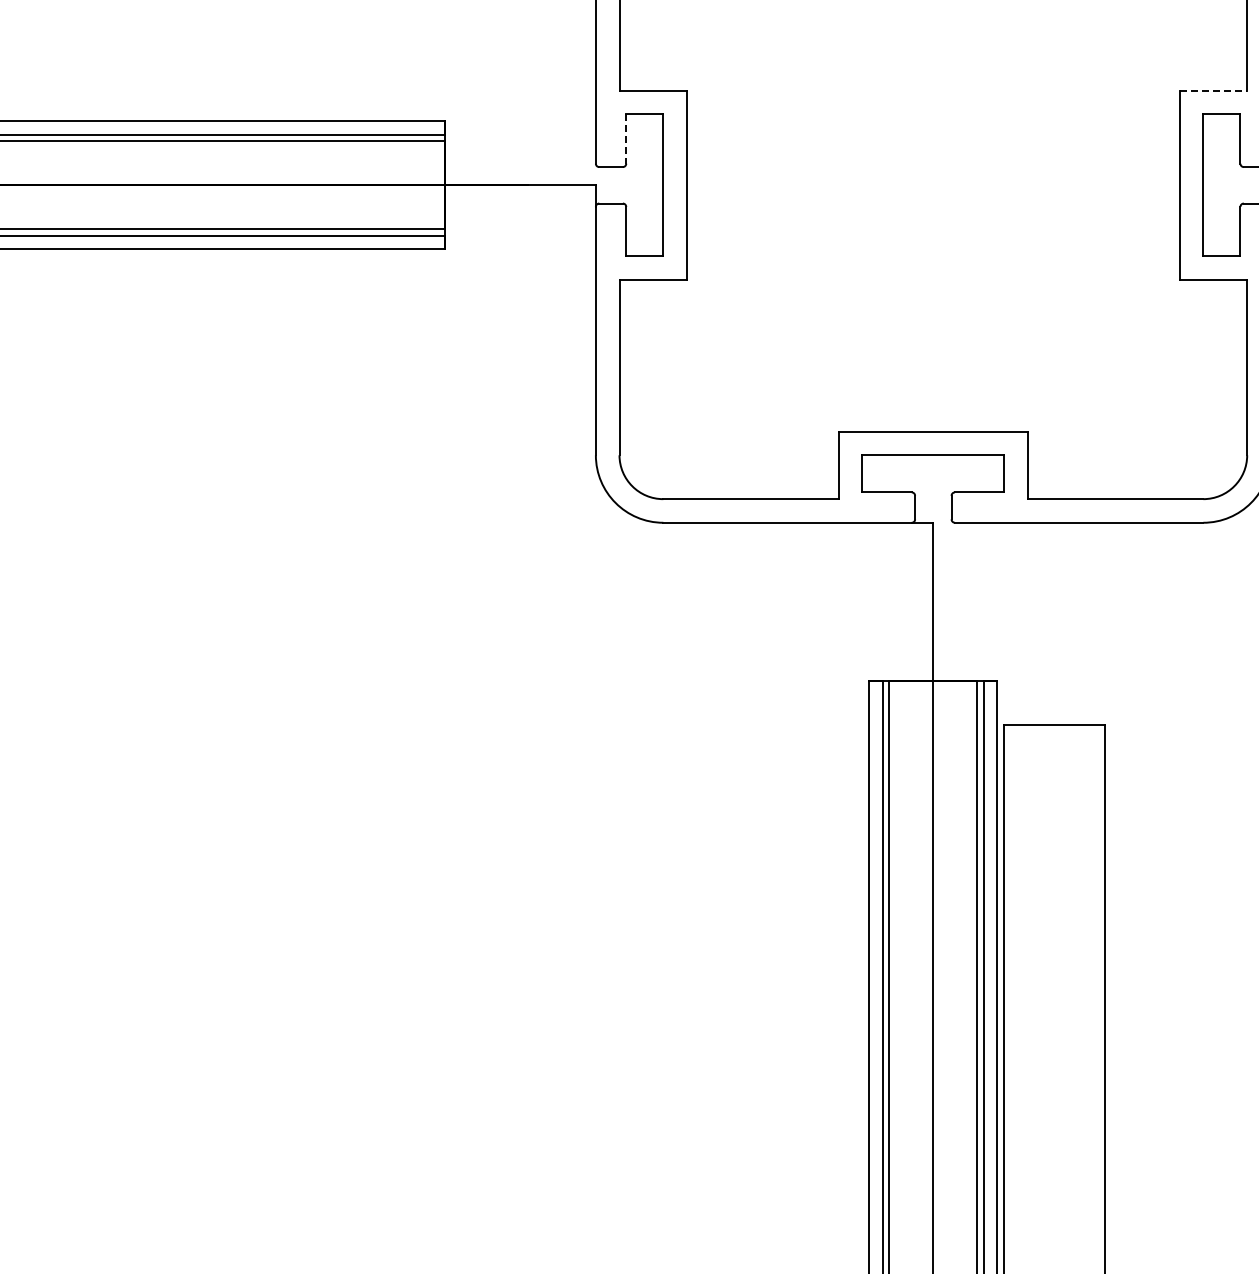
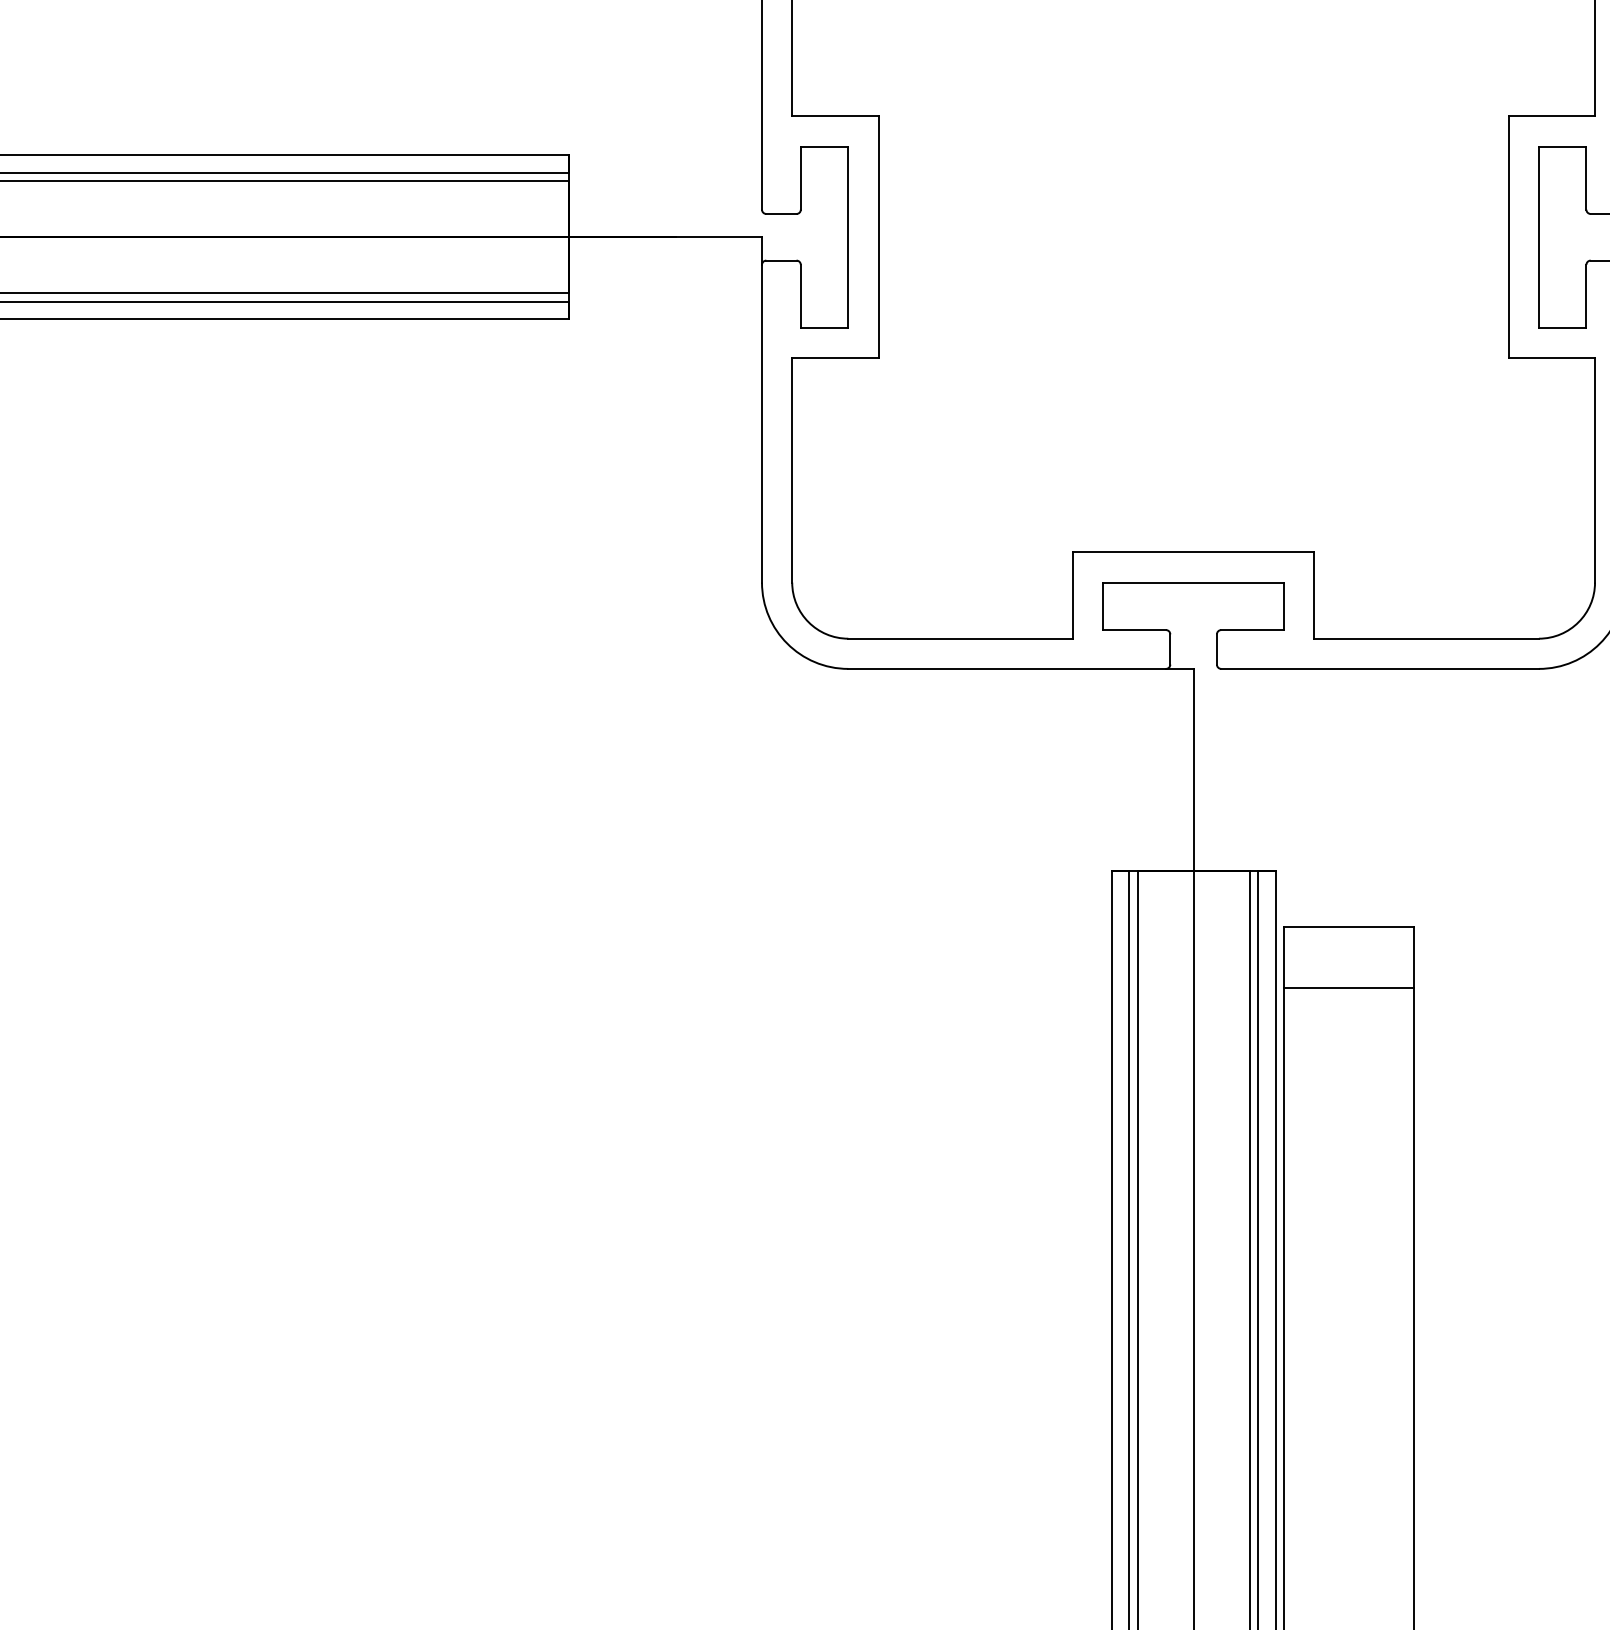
line: (1213, 90) -> (1551, 116), dashed -> solid
line: (626, 139) -> (801, 178), dashed -> solid
line: (1054, 771) -> (1348, 987), added

